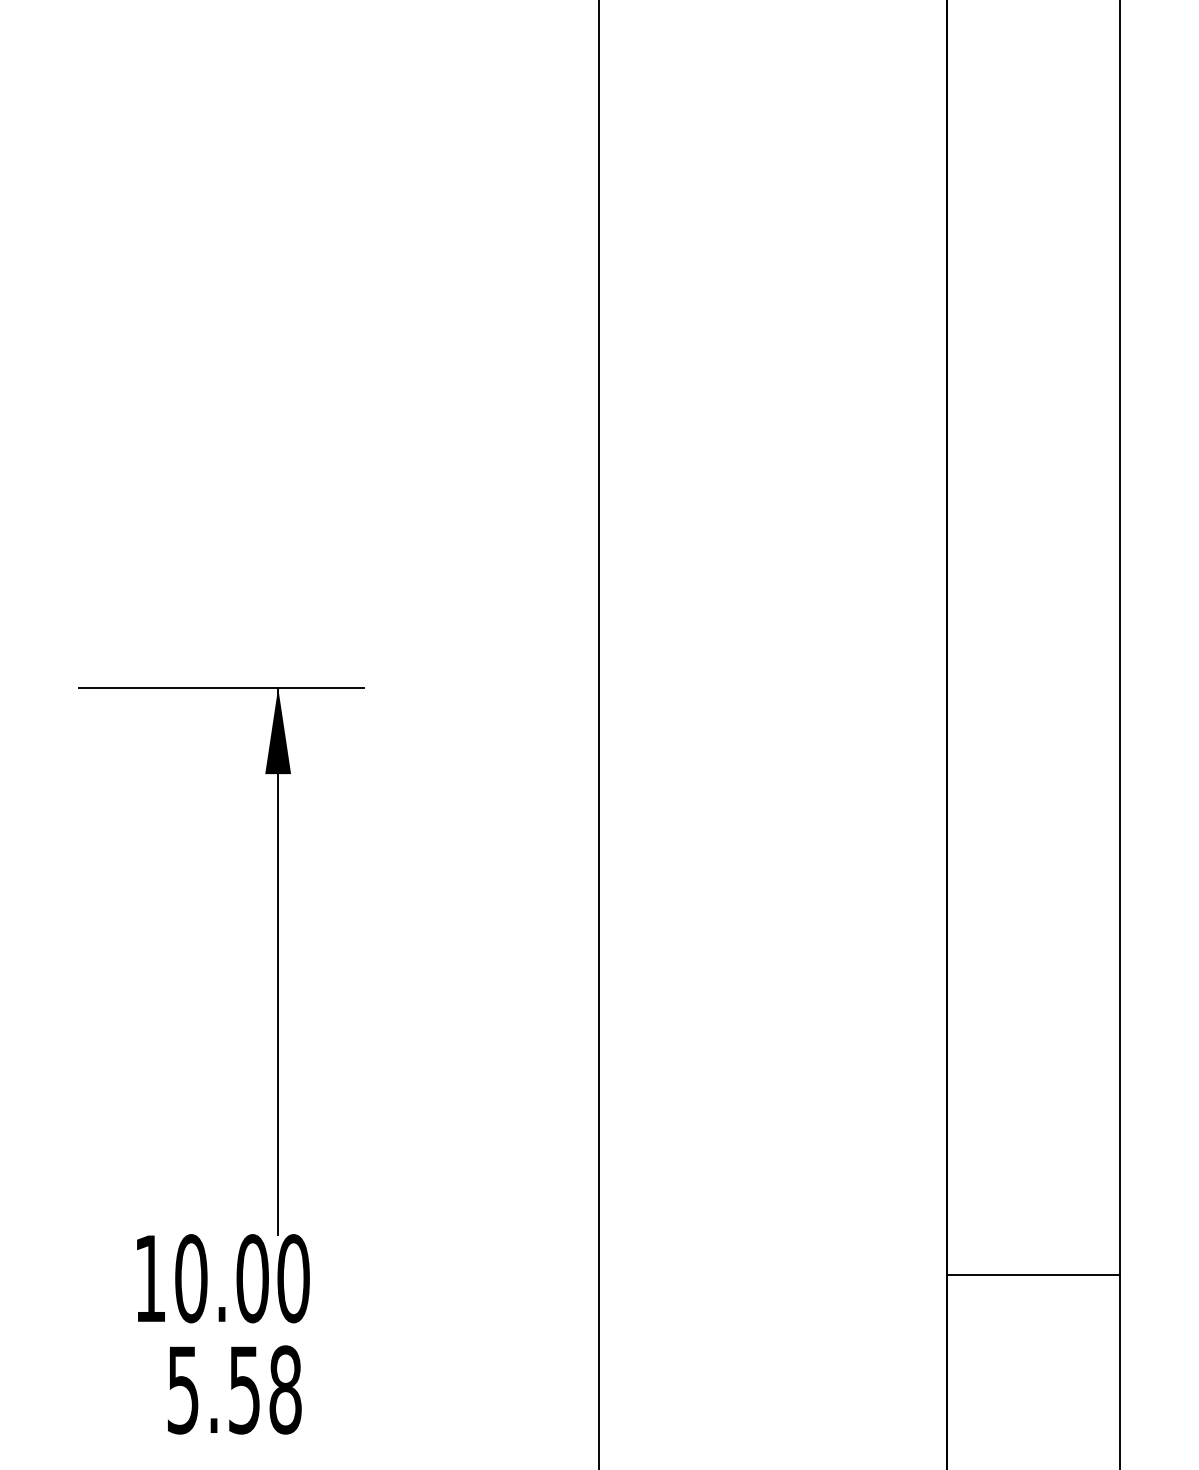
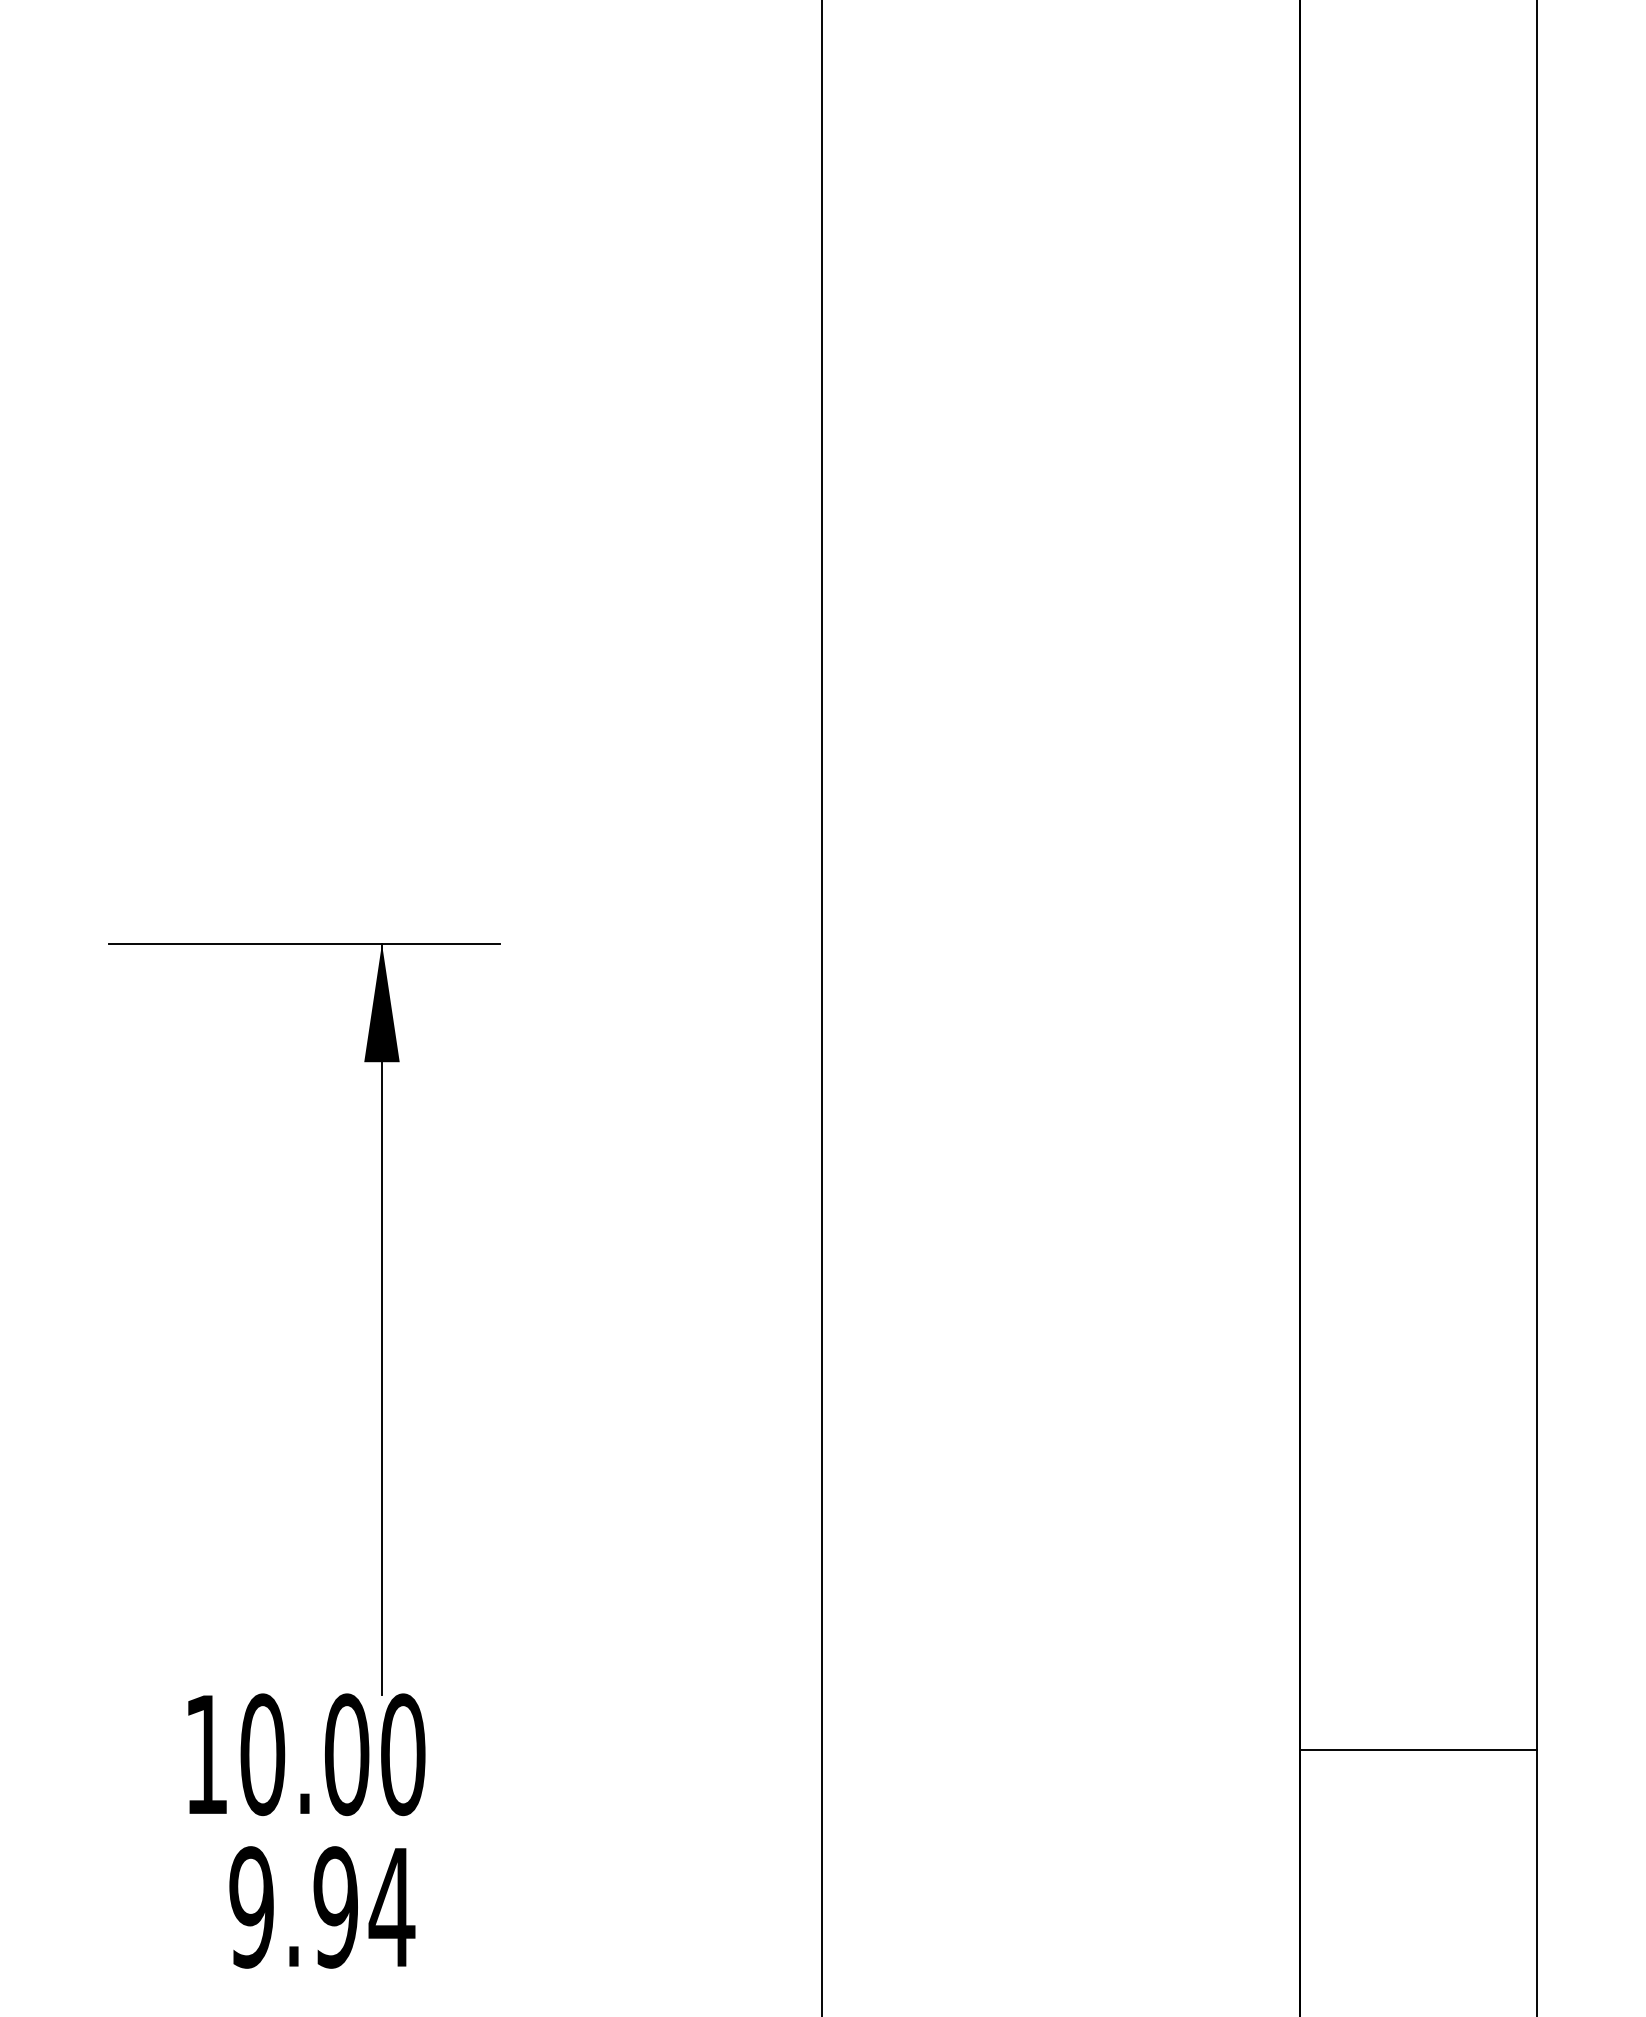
text: (234, 1390) -> (322, 1907), 5.58 -> 9.94

